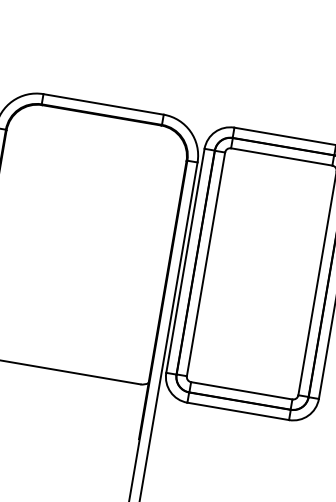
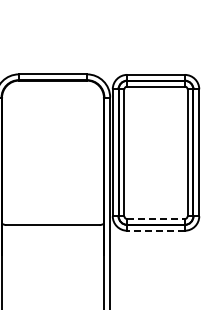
line: (242, 391) -> (156, 219), solid -> dashed
line: (239, 411) -> (156, 230), solid -> dashed

